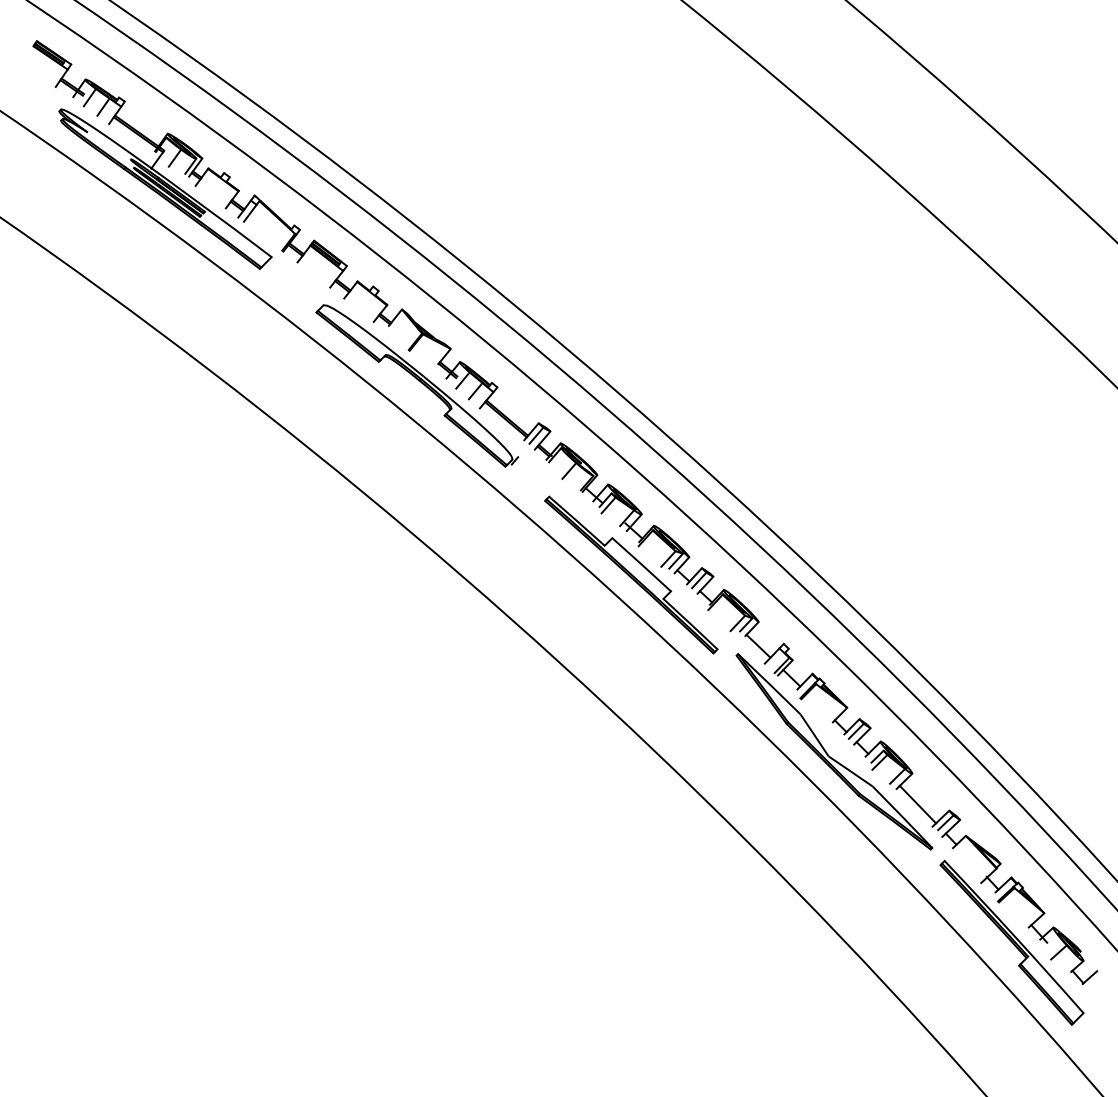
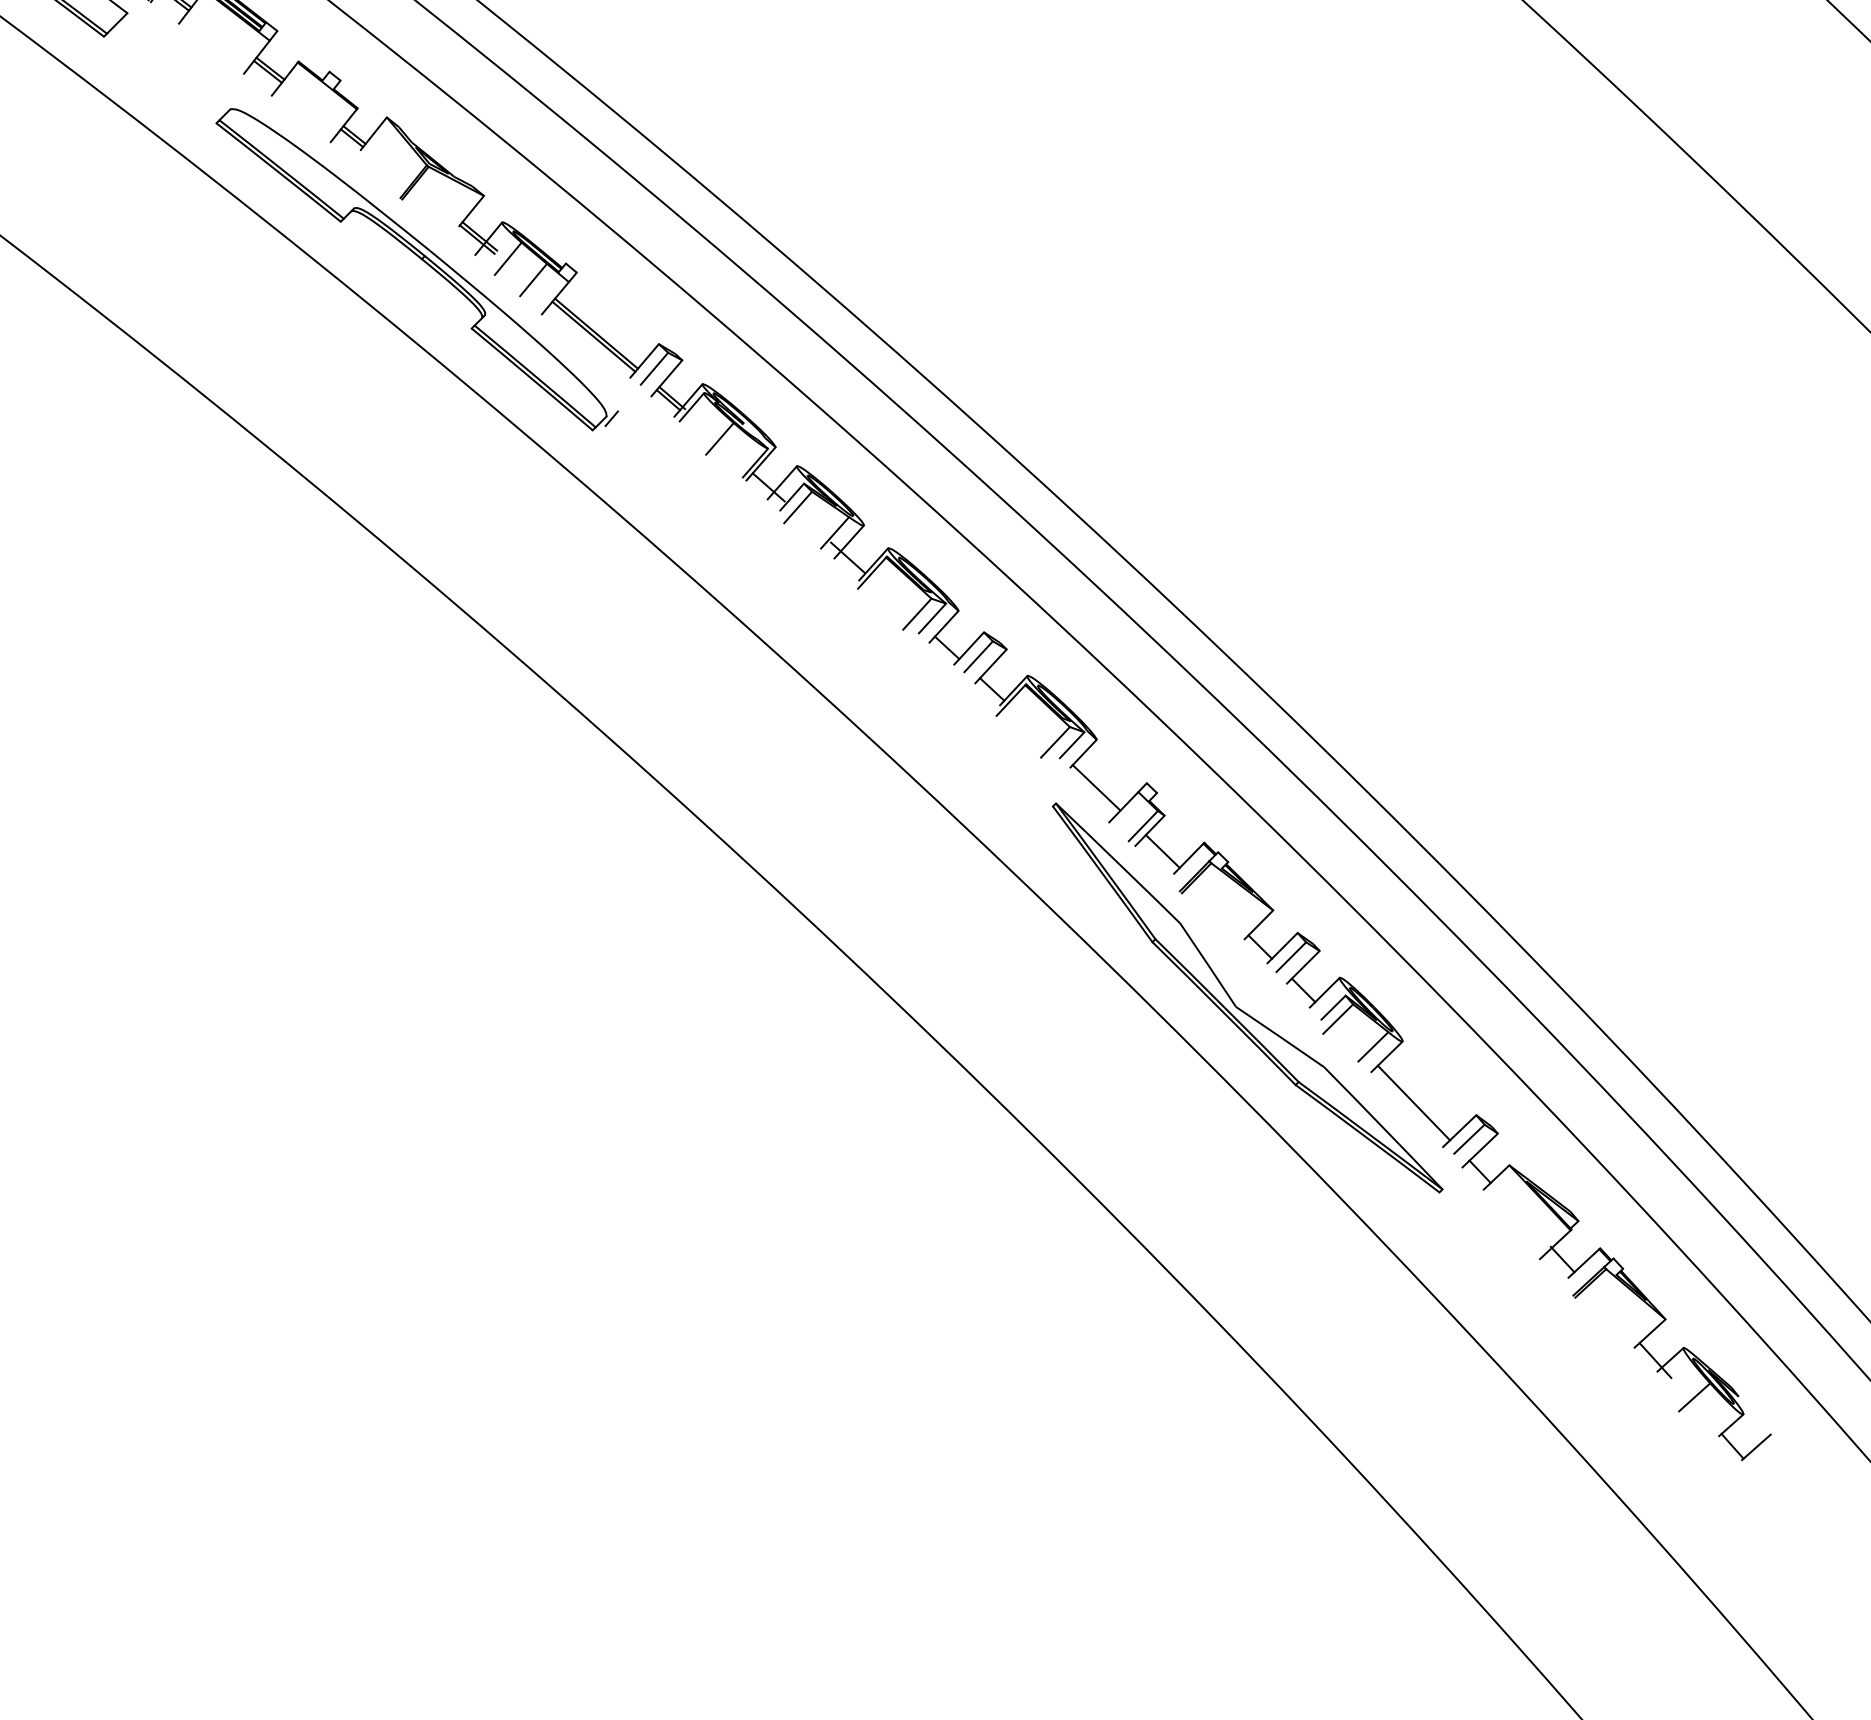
part: (631, 574) -> (843, 644), removed
part: (1011, 942) -> (1600, 1377), removed

